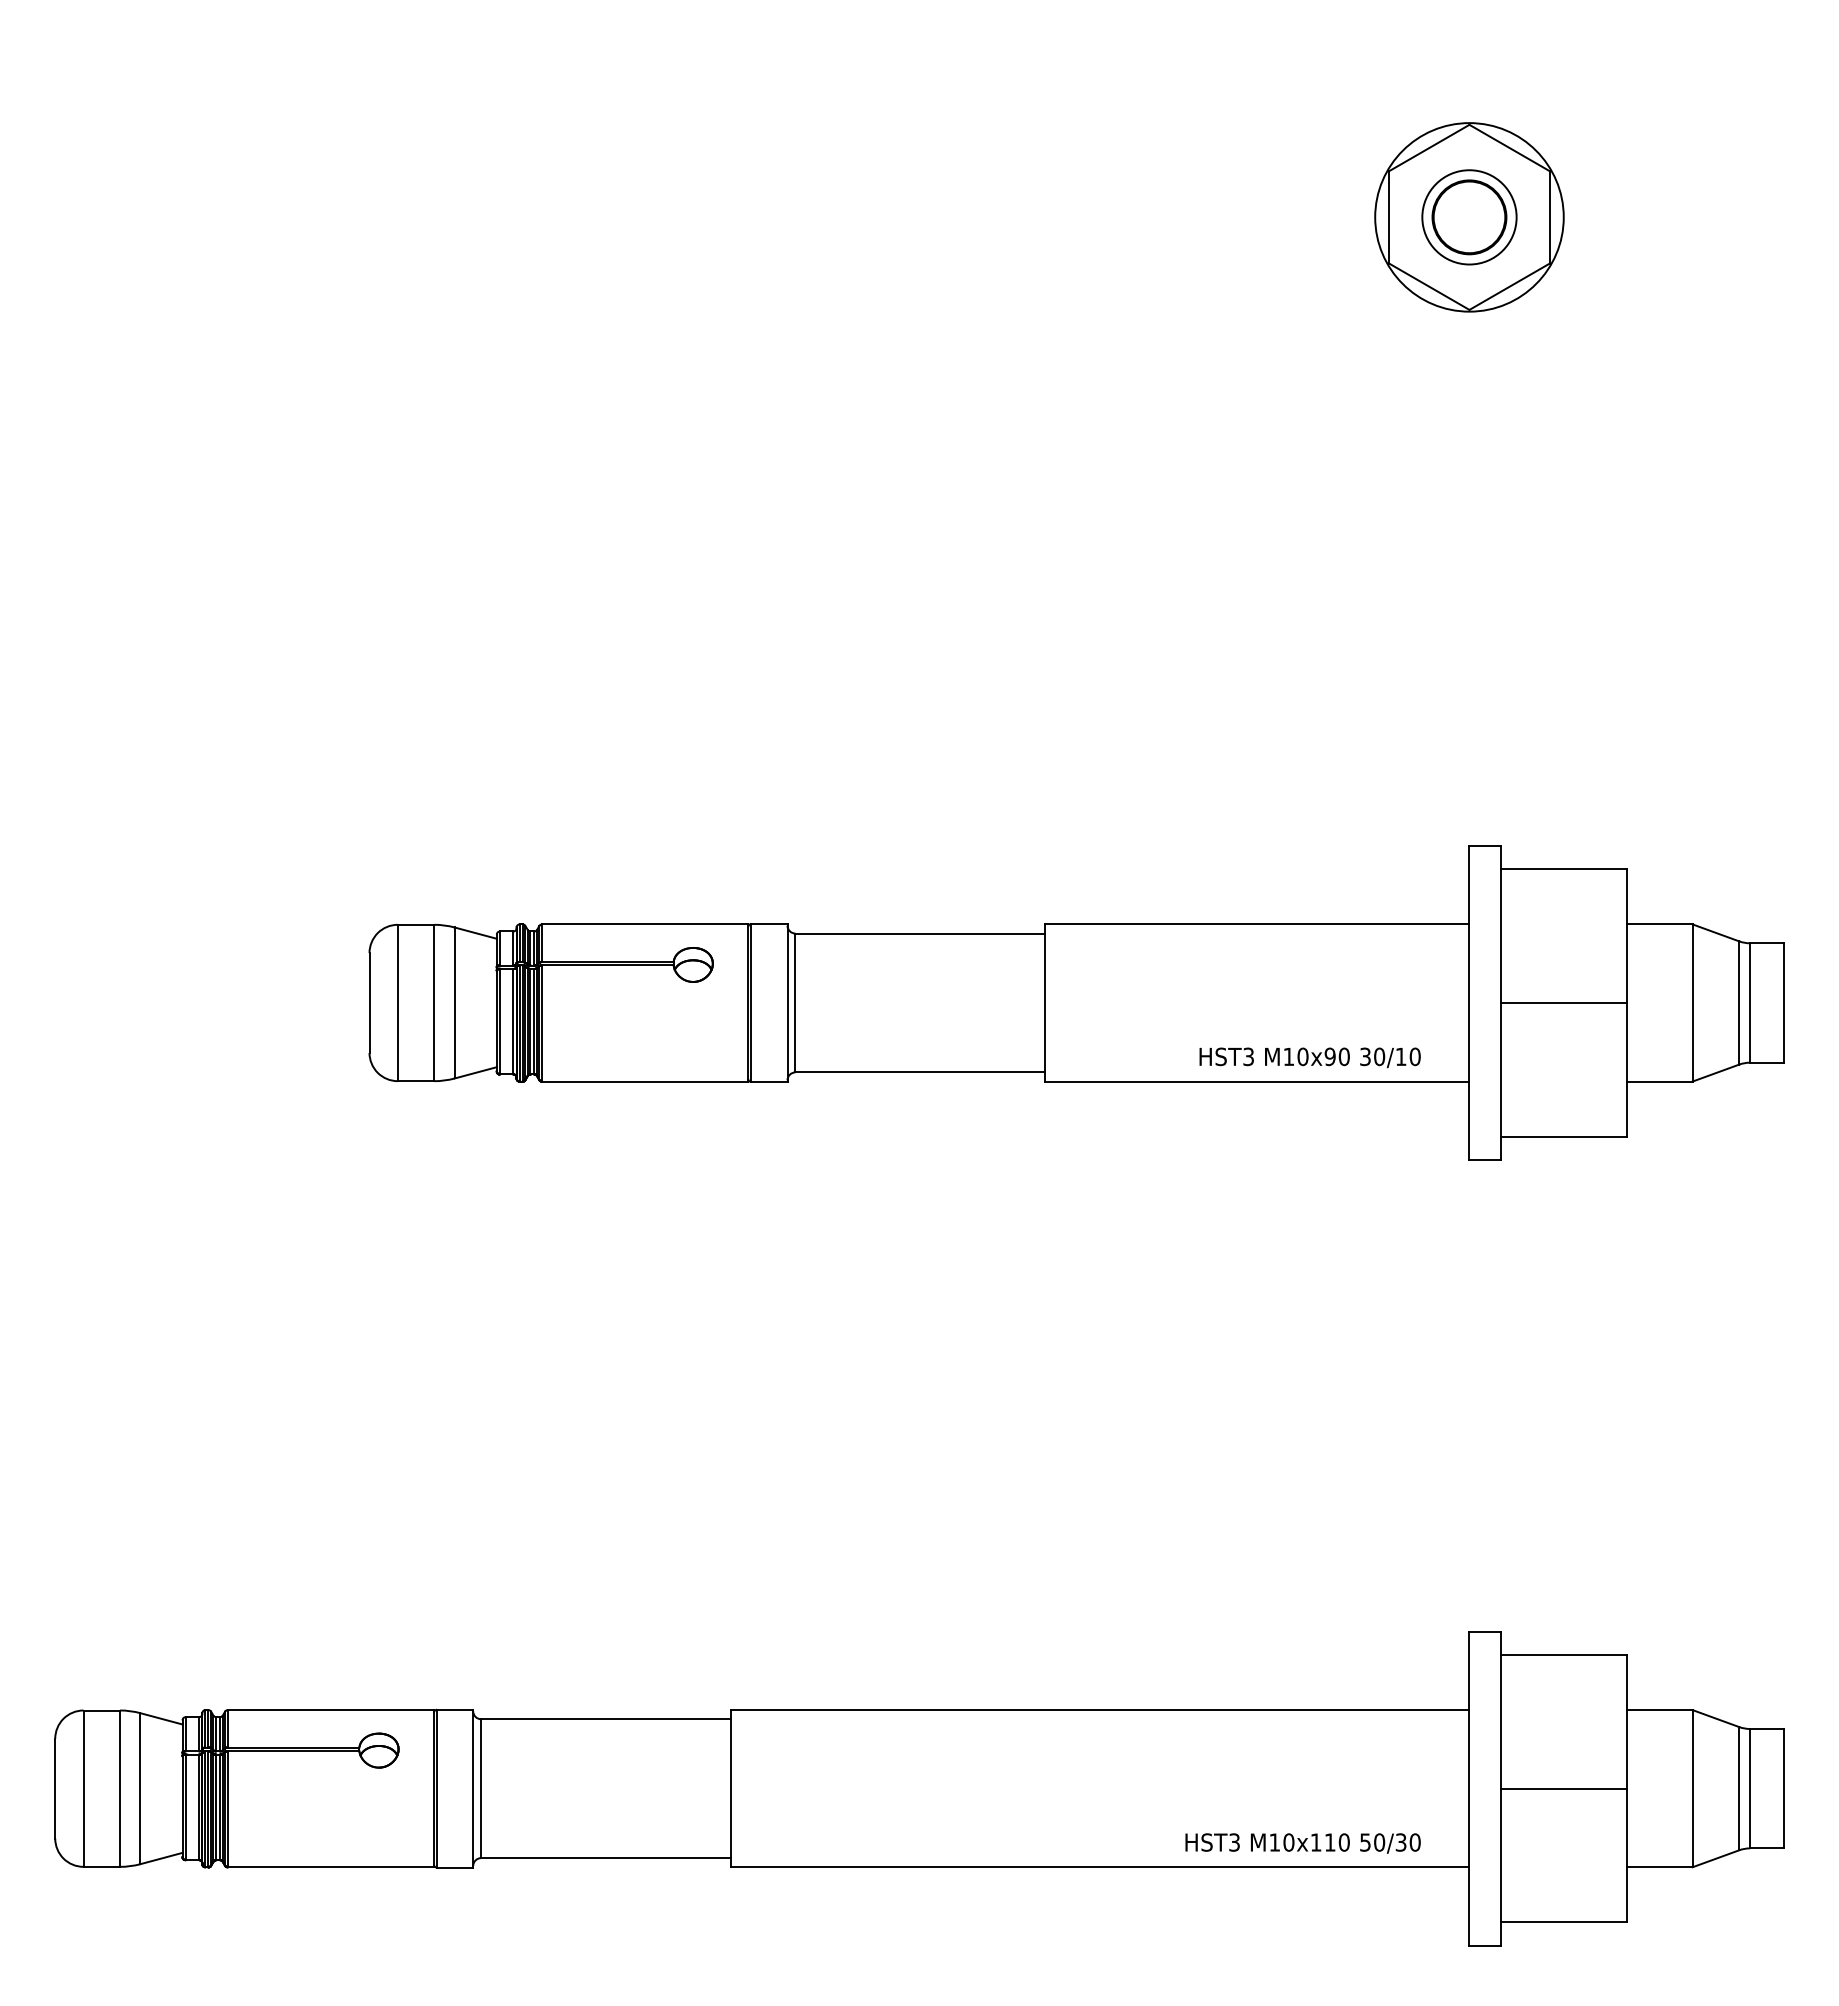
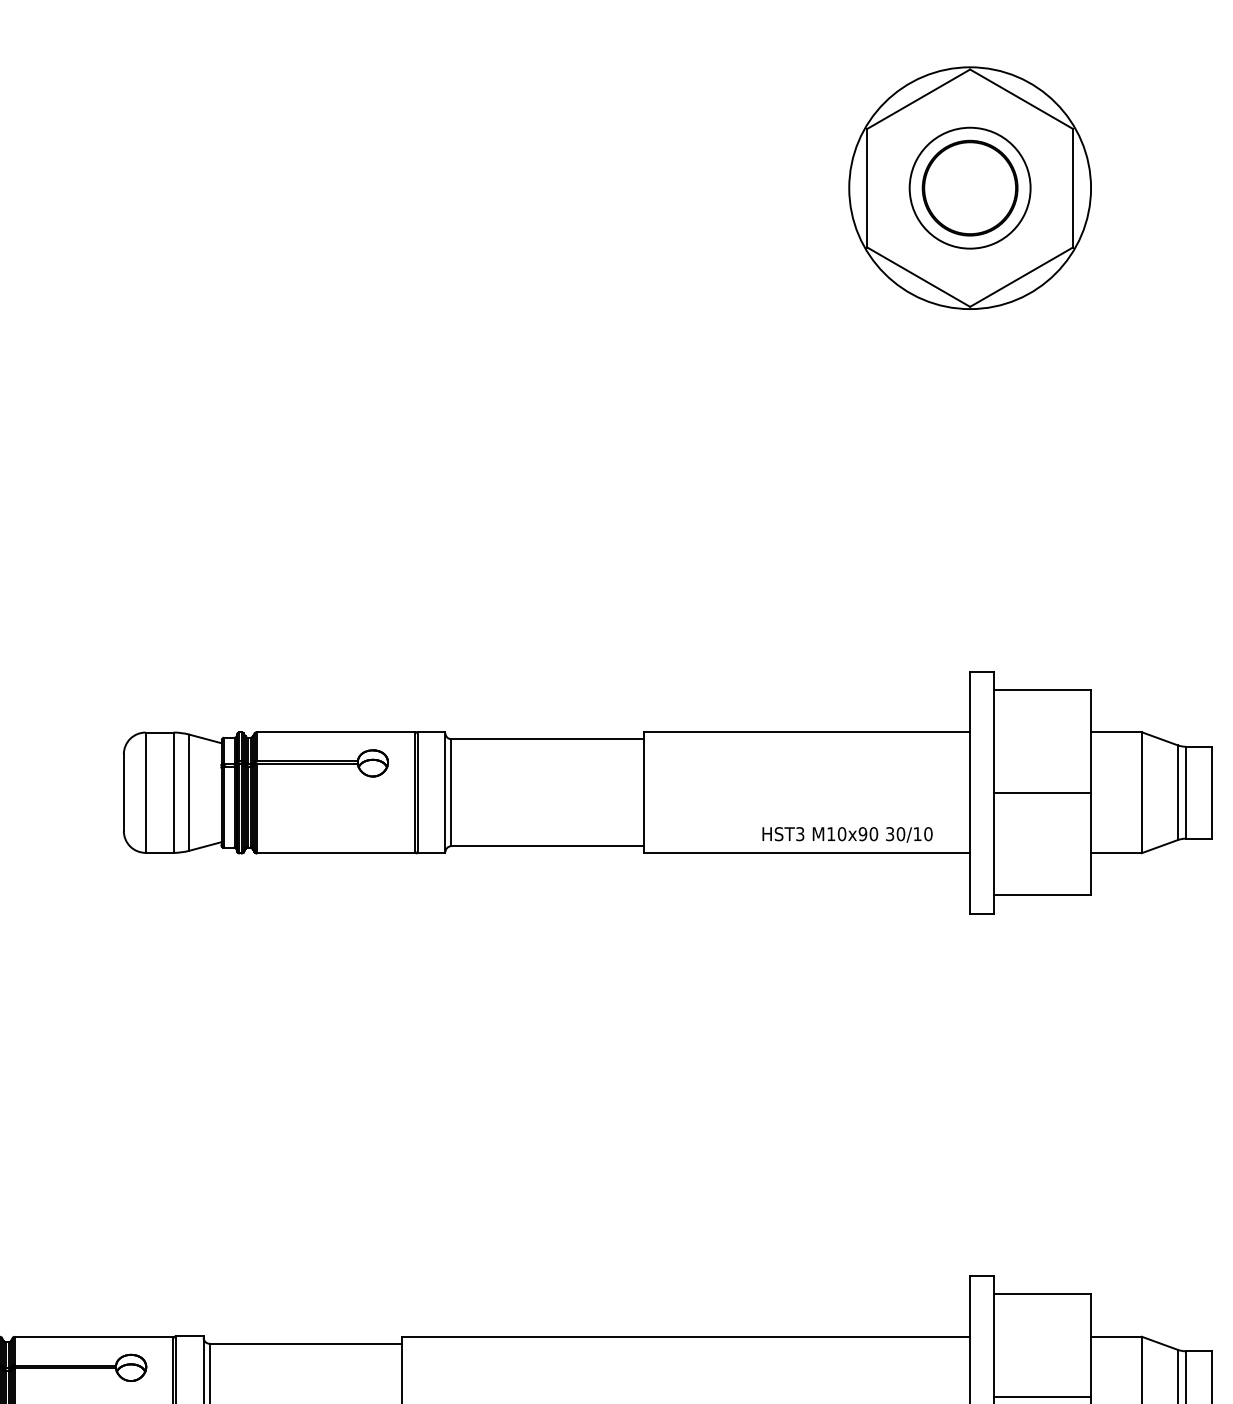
part: (1469, 217) -> (970, 188), size x1.67

